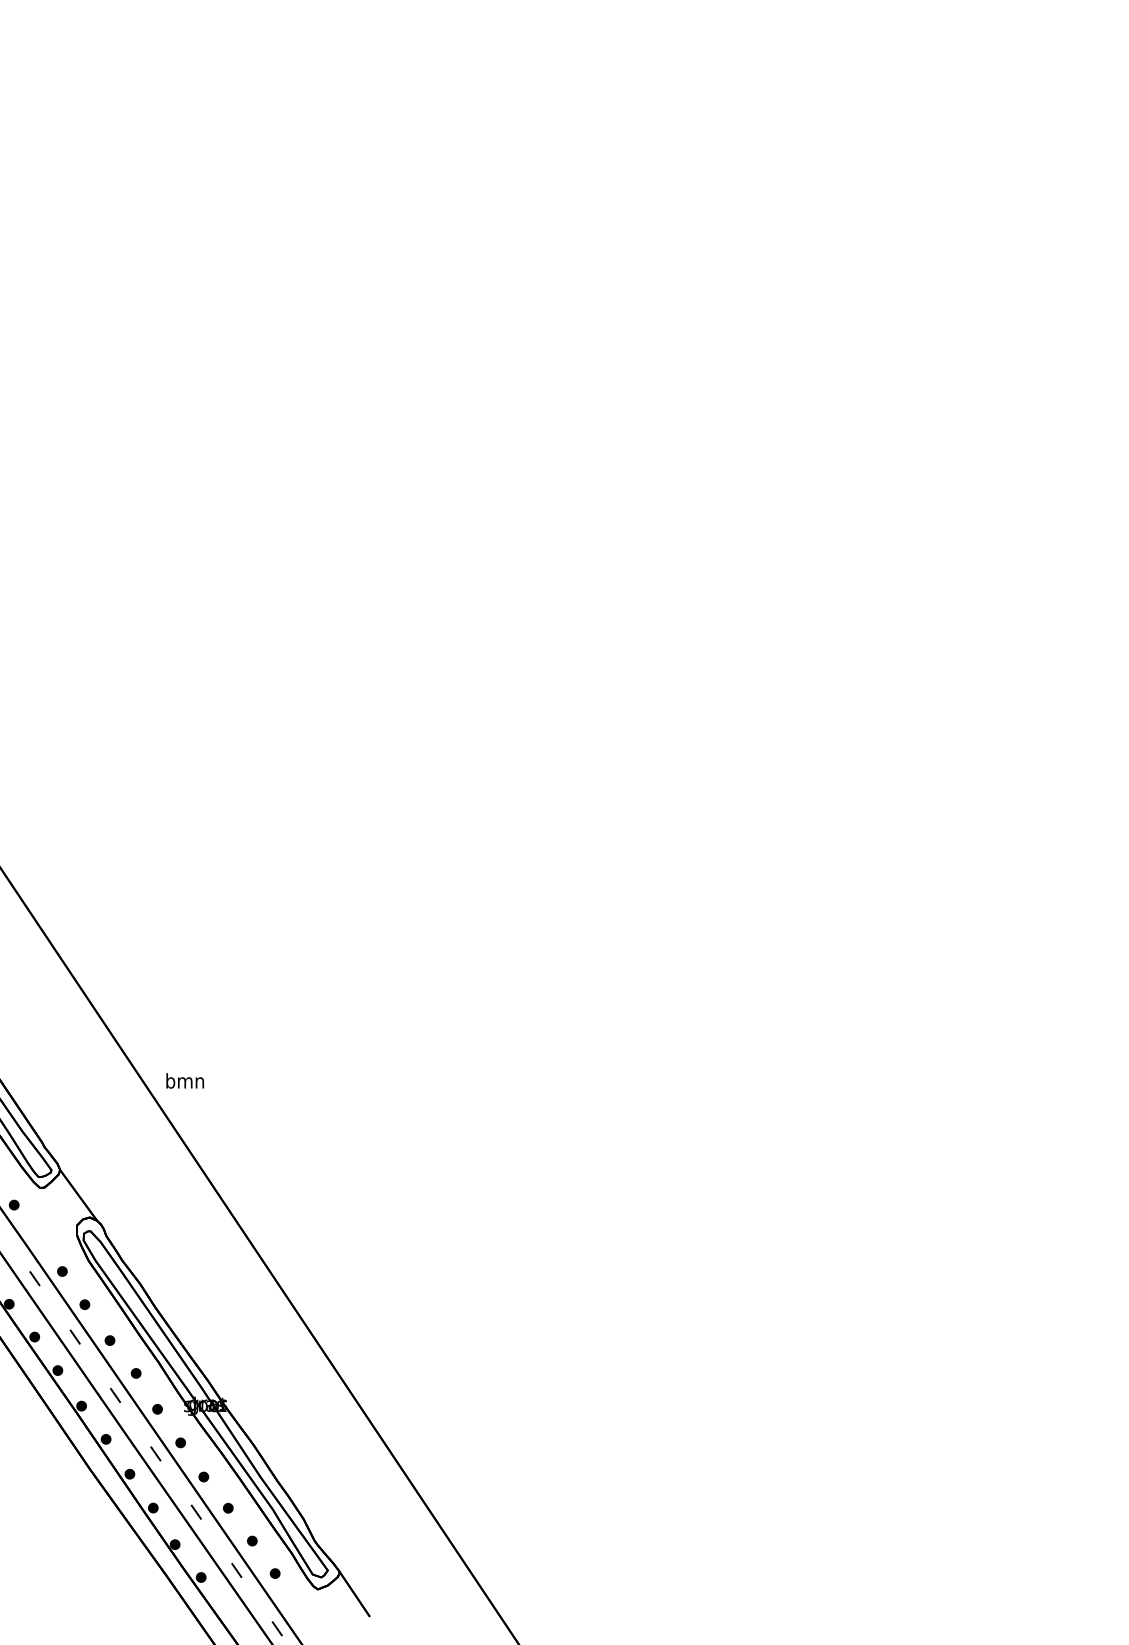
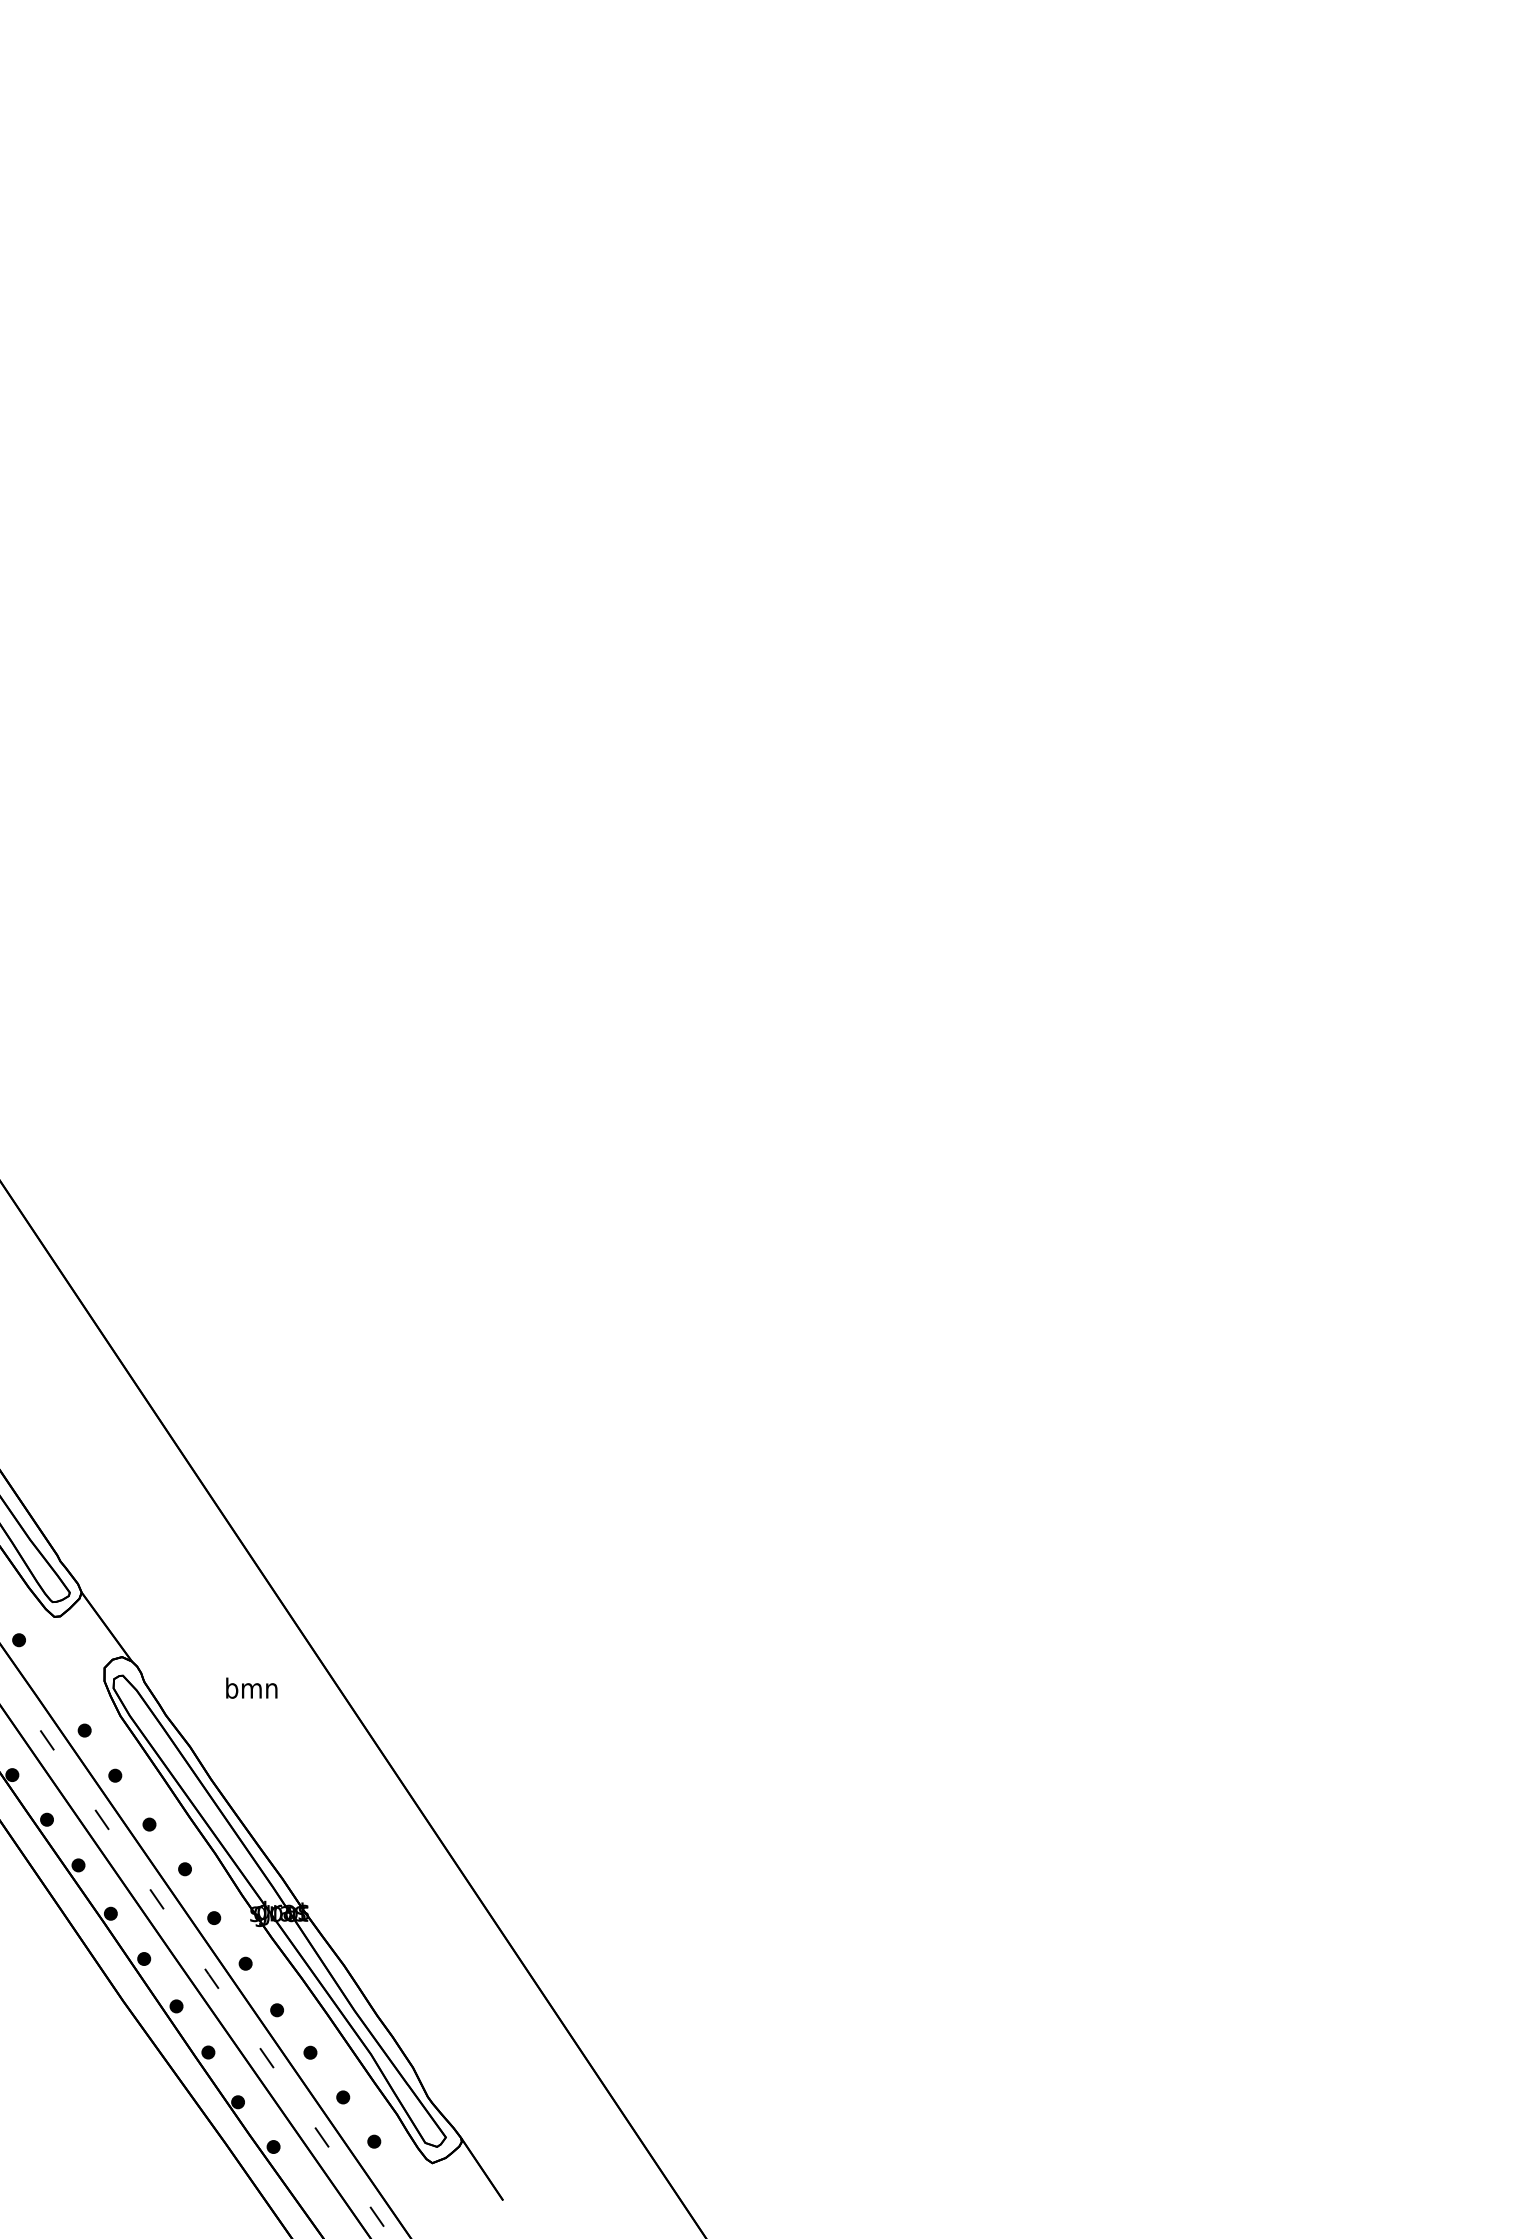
text: (184, 1080) -> (251, 1687), moved

